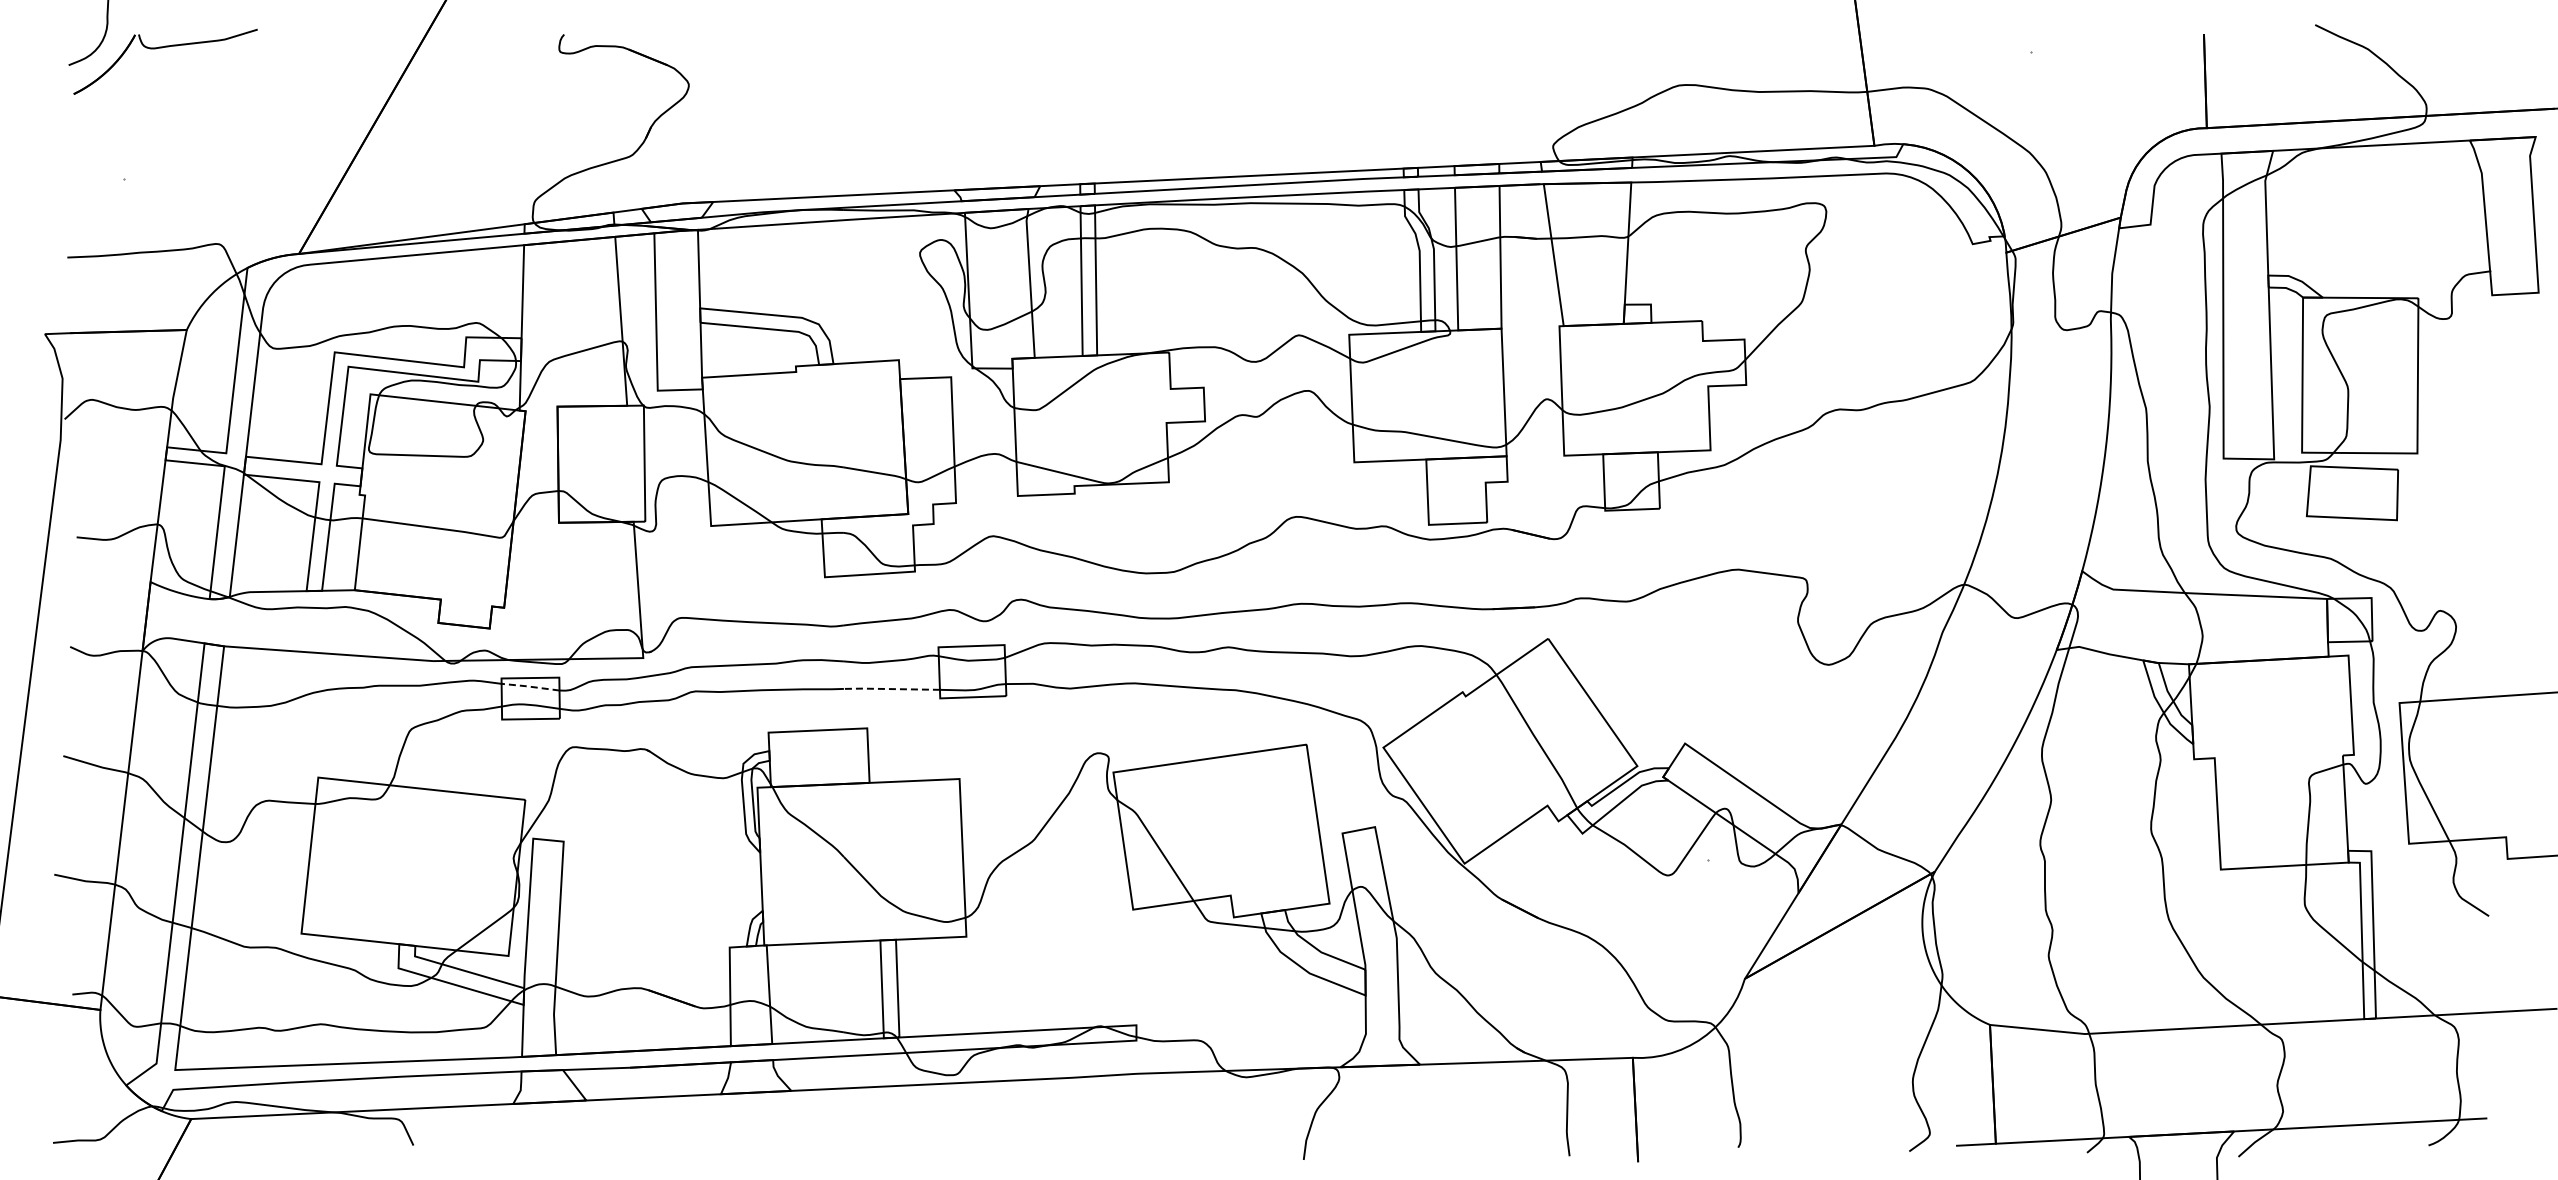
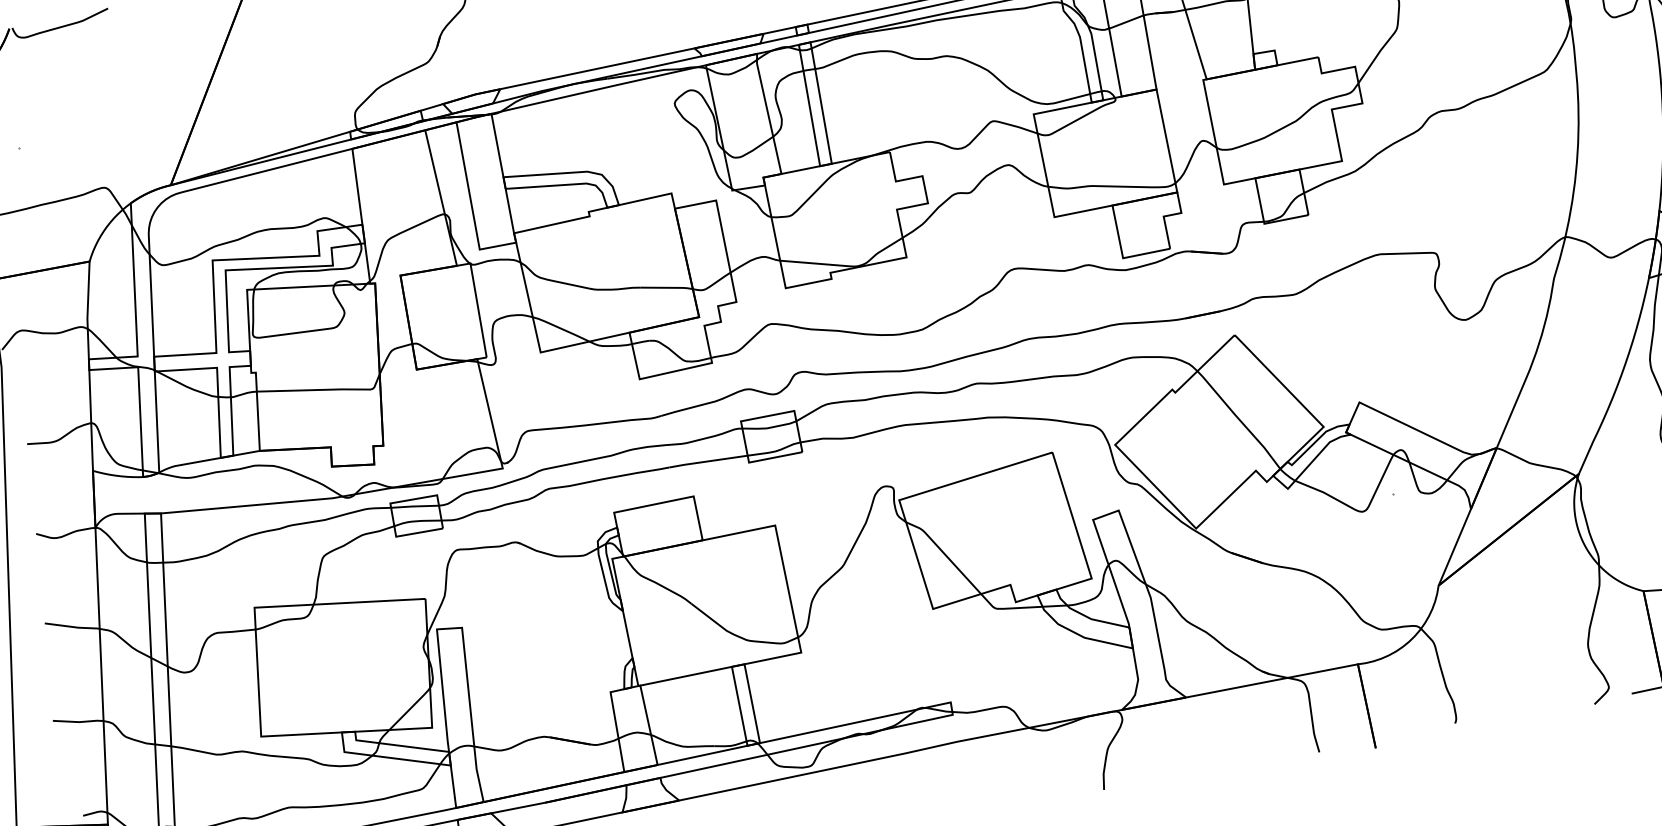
line: (530, 686) -> (414, 506), dashed -> solid
line: (890, 689) -> (707, 461), dashed -> solid

